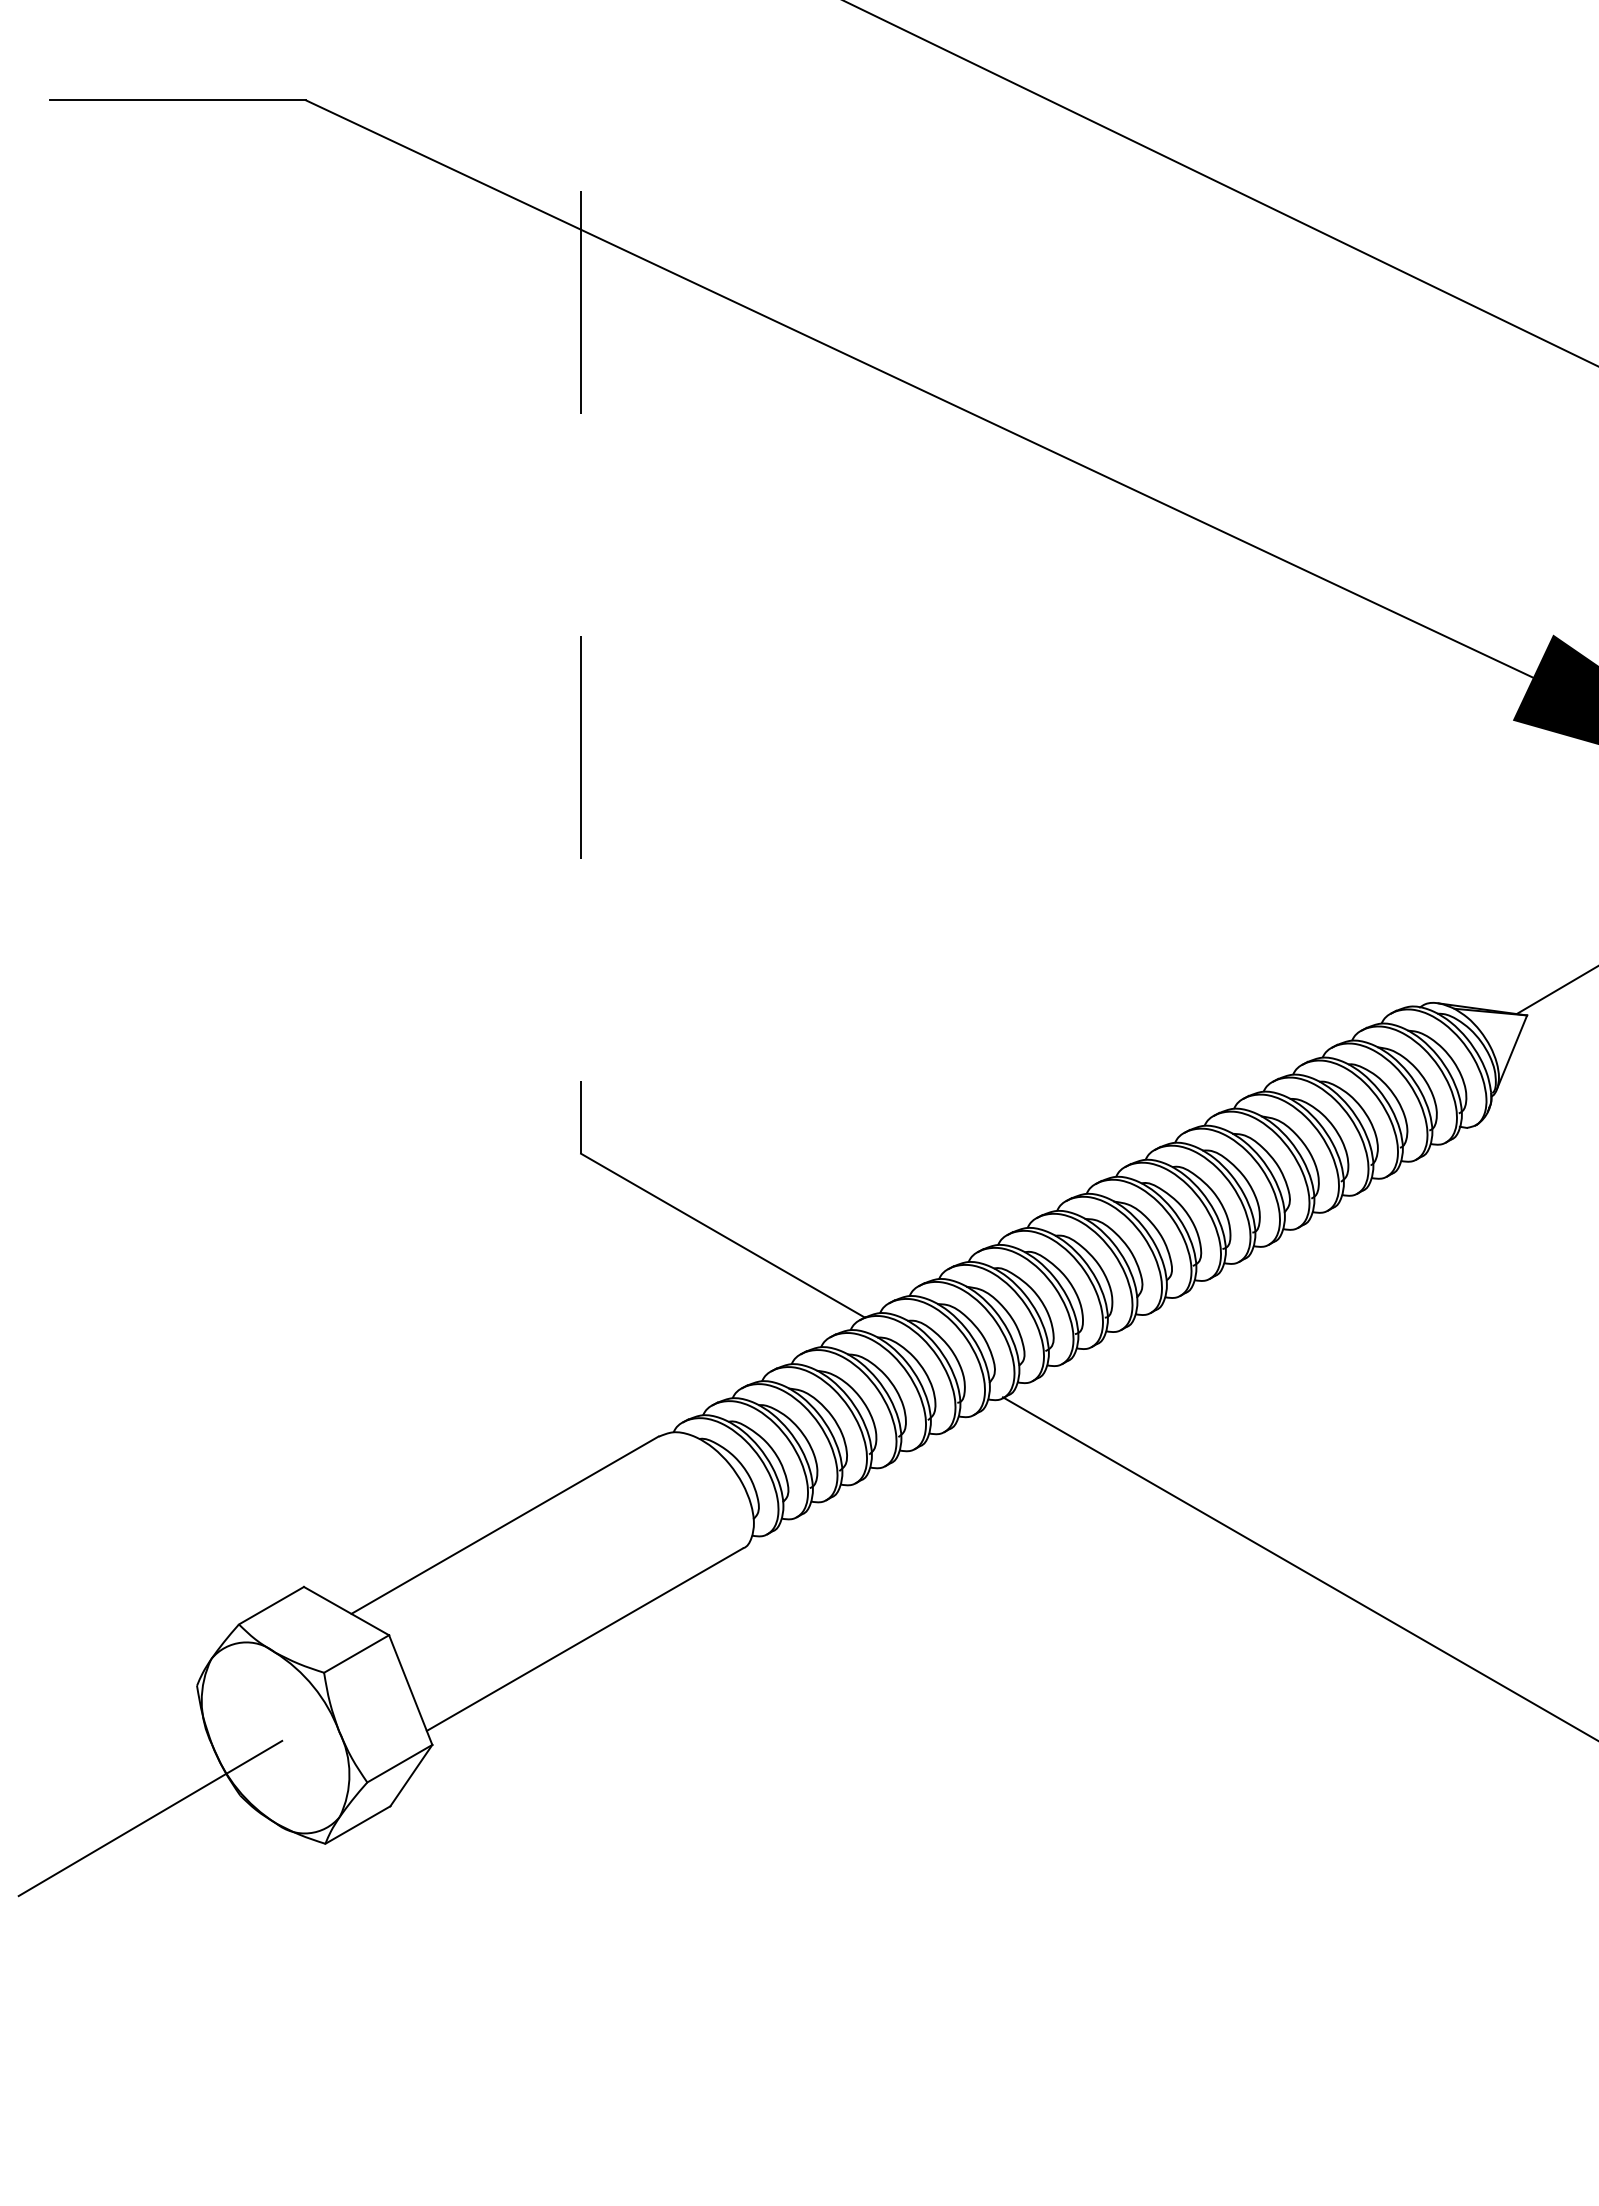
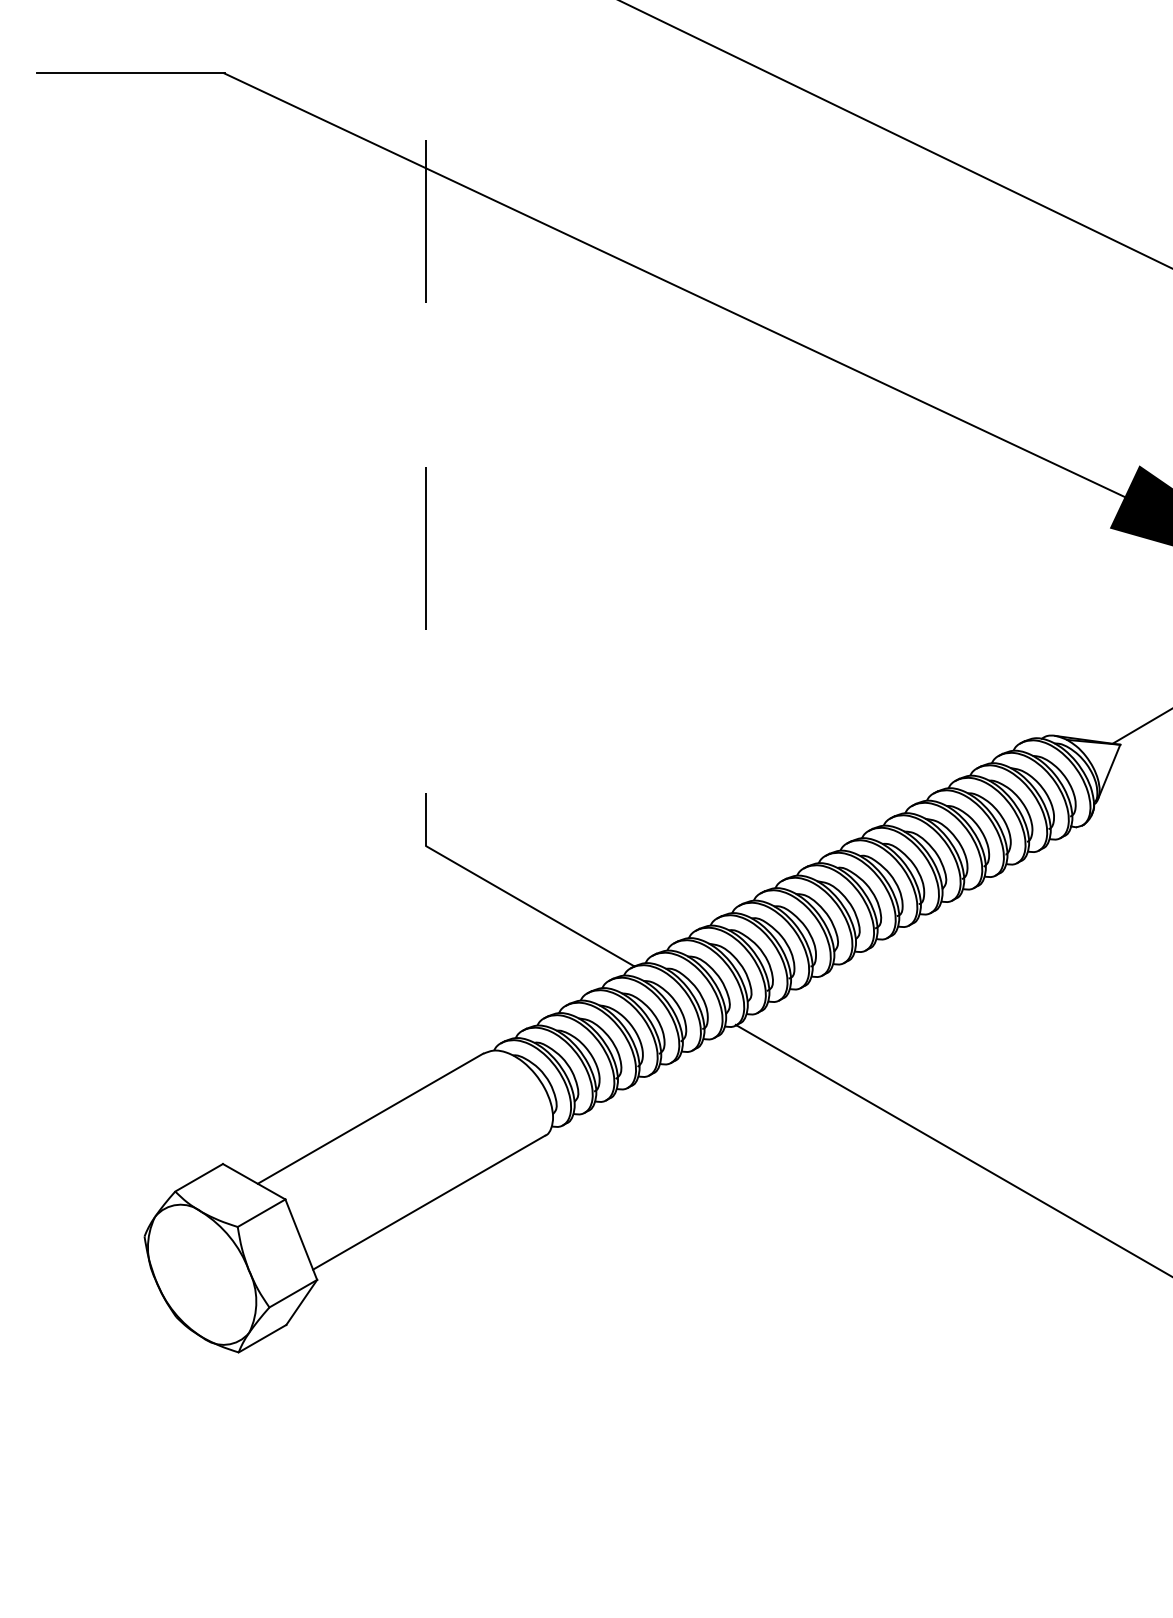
line: (150, 1818) -> (110, 1333), removed

